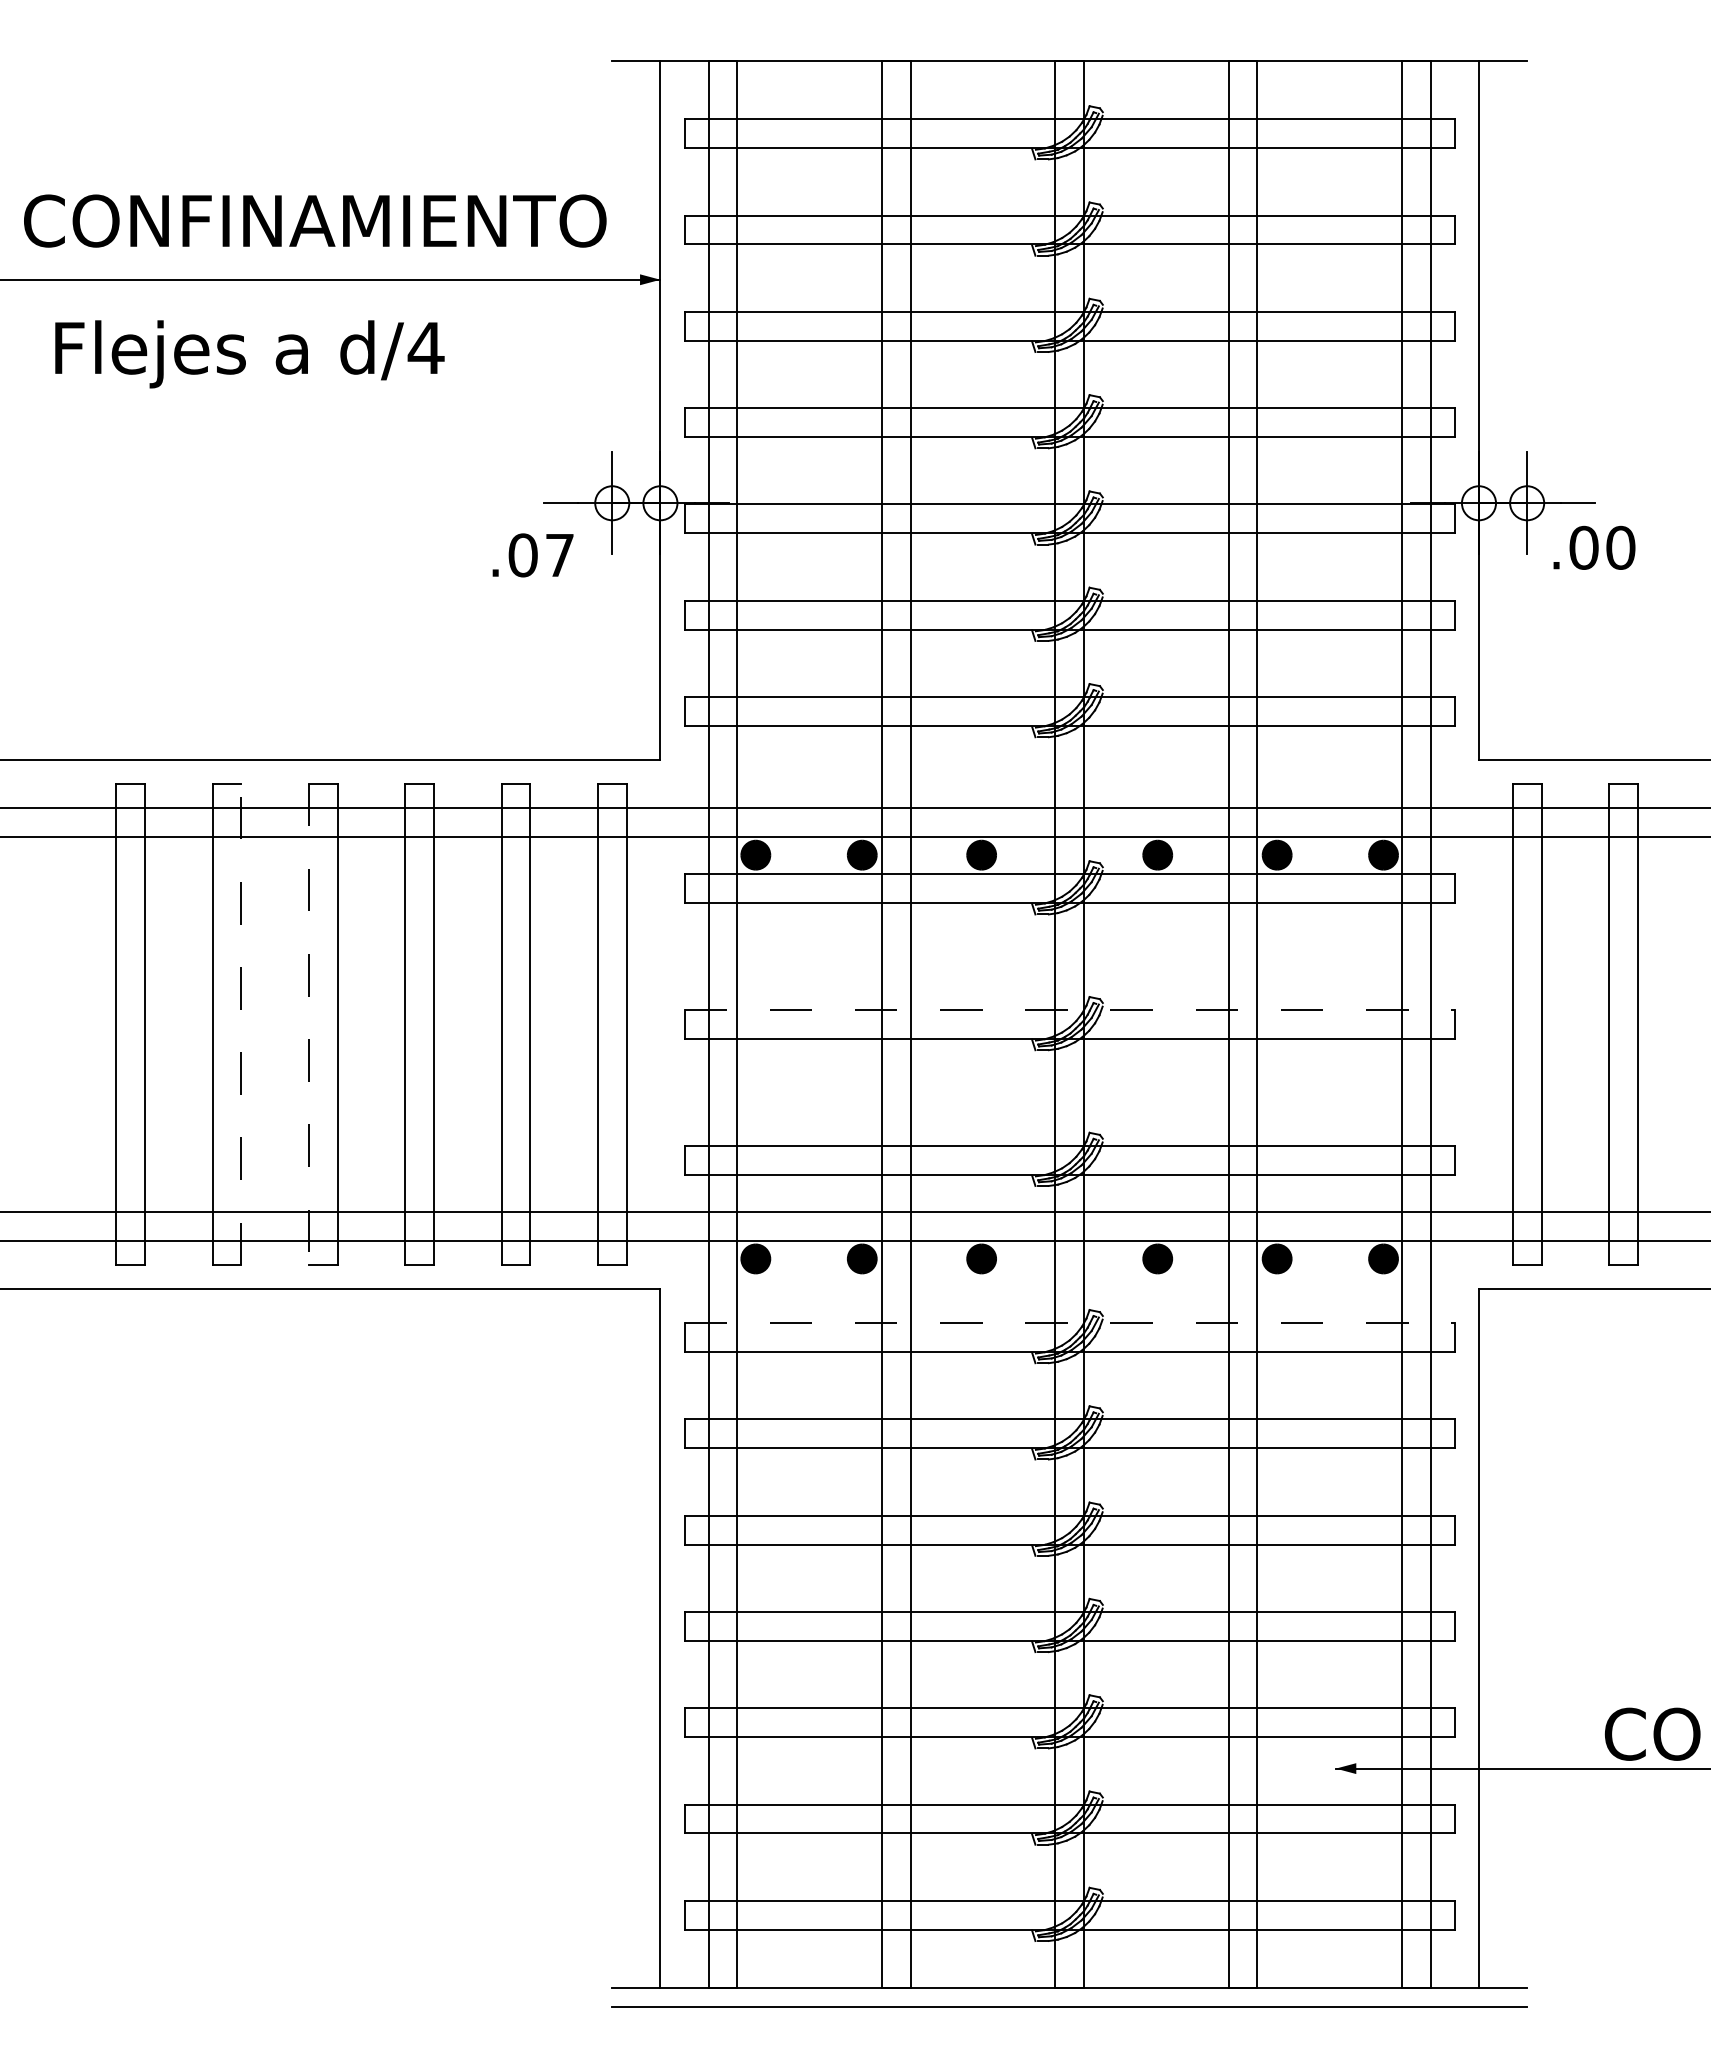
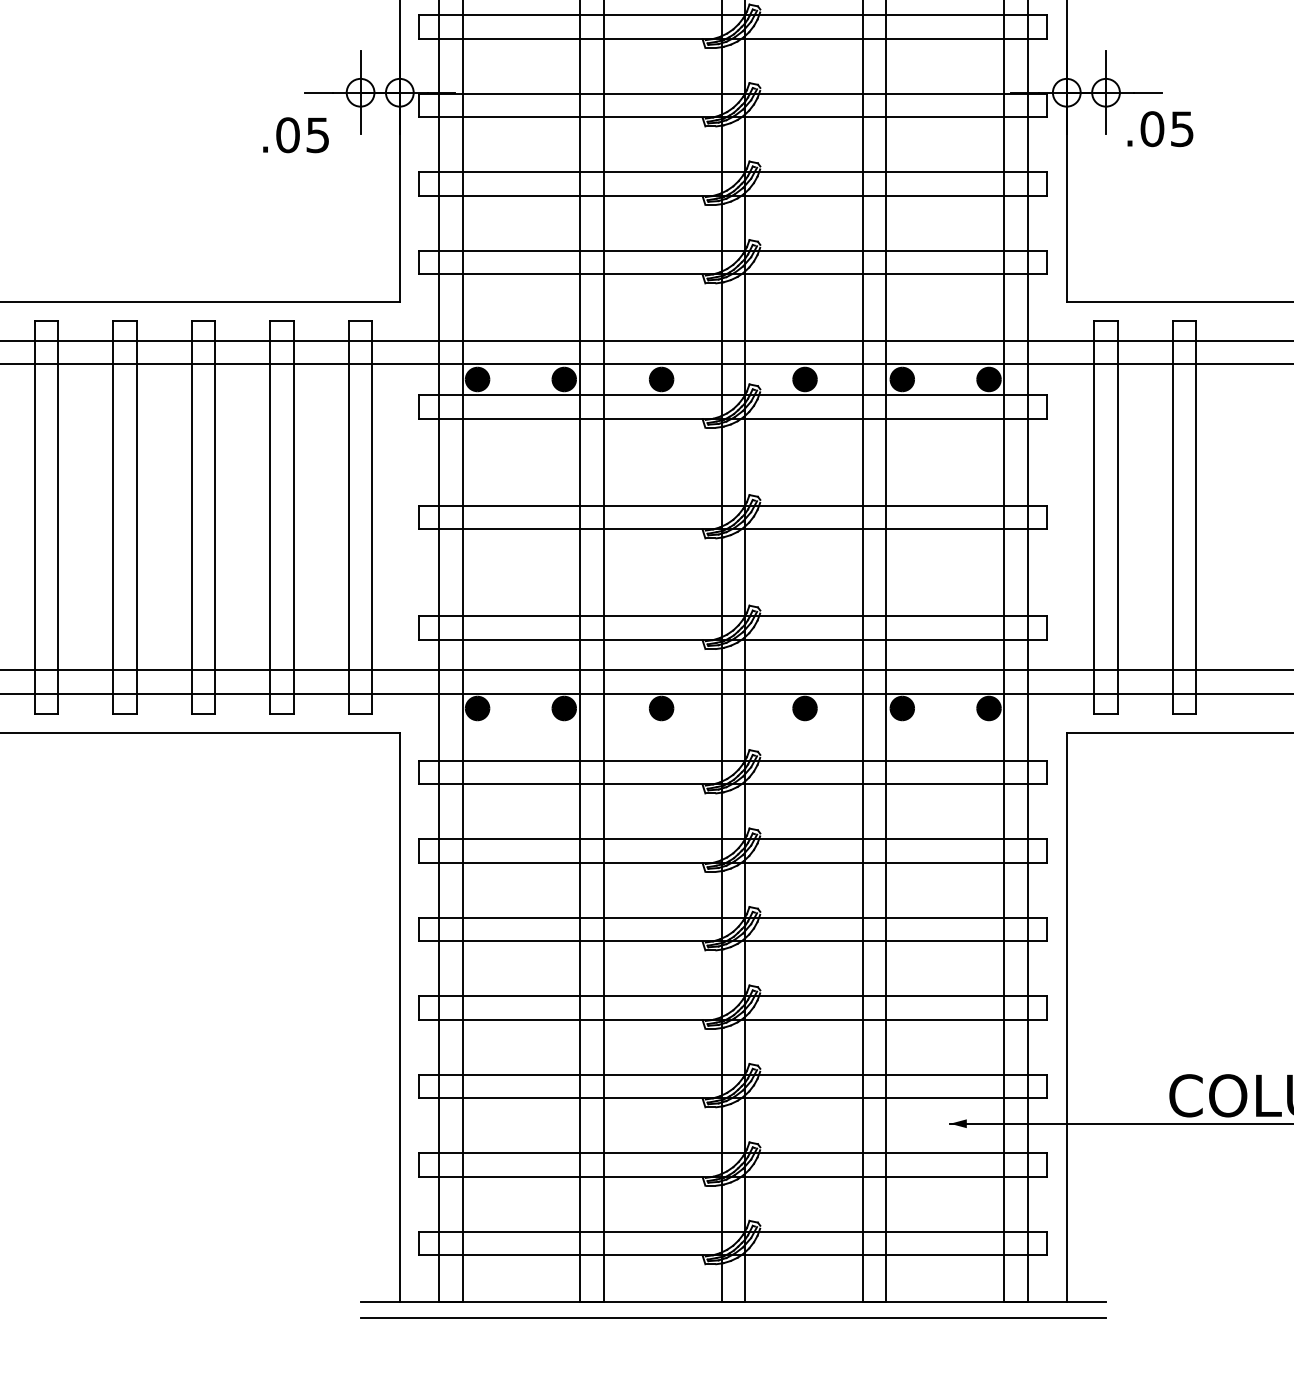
text: (1620, 547) -> (1182, 128), .00 -> .05
text: (559, 555) -> (317, 135), .07 -> .05
line: (1070, 1010) -> (733, 506), dashed -> solid
line: (241, 1024) -> (58, 517), dashed -> solid
line: (308, 1024) -> (113, 517), dashed -> solid
line: (1070, 1323) -> (733, 761), dashed -> solid

